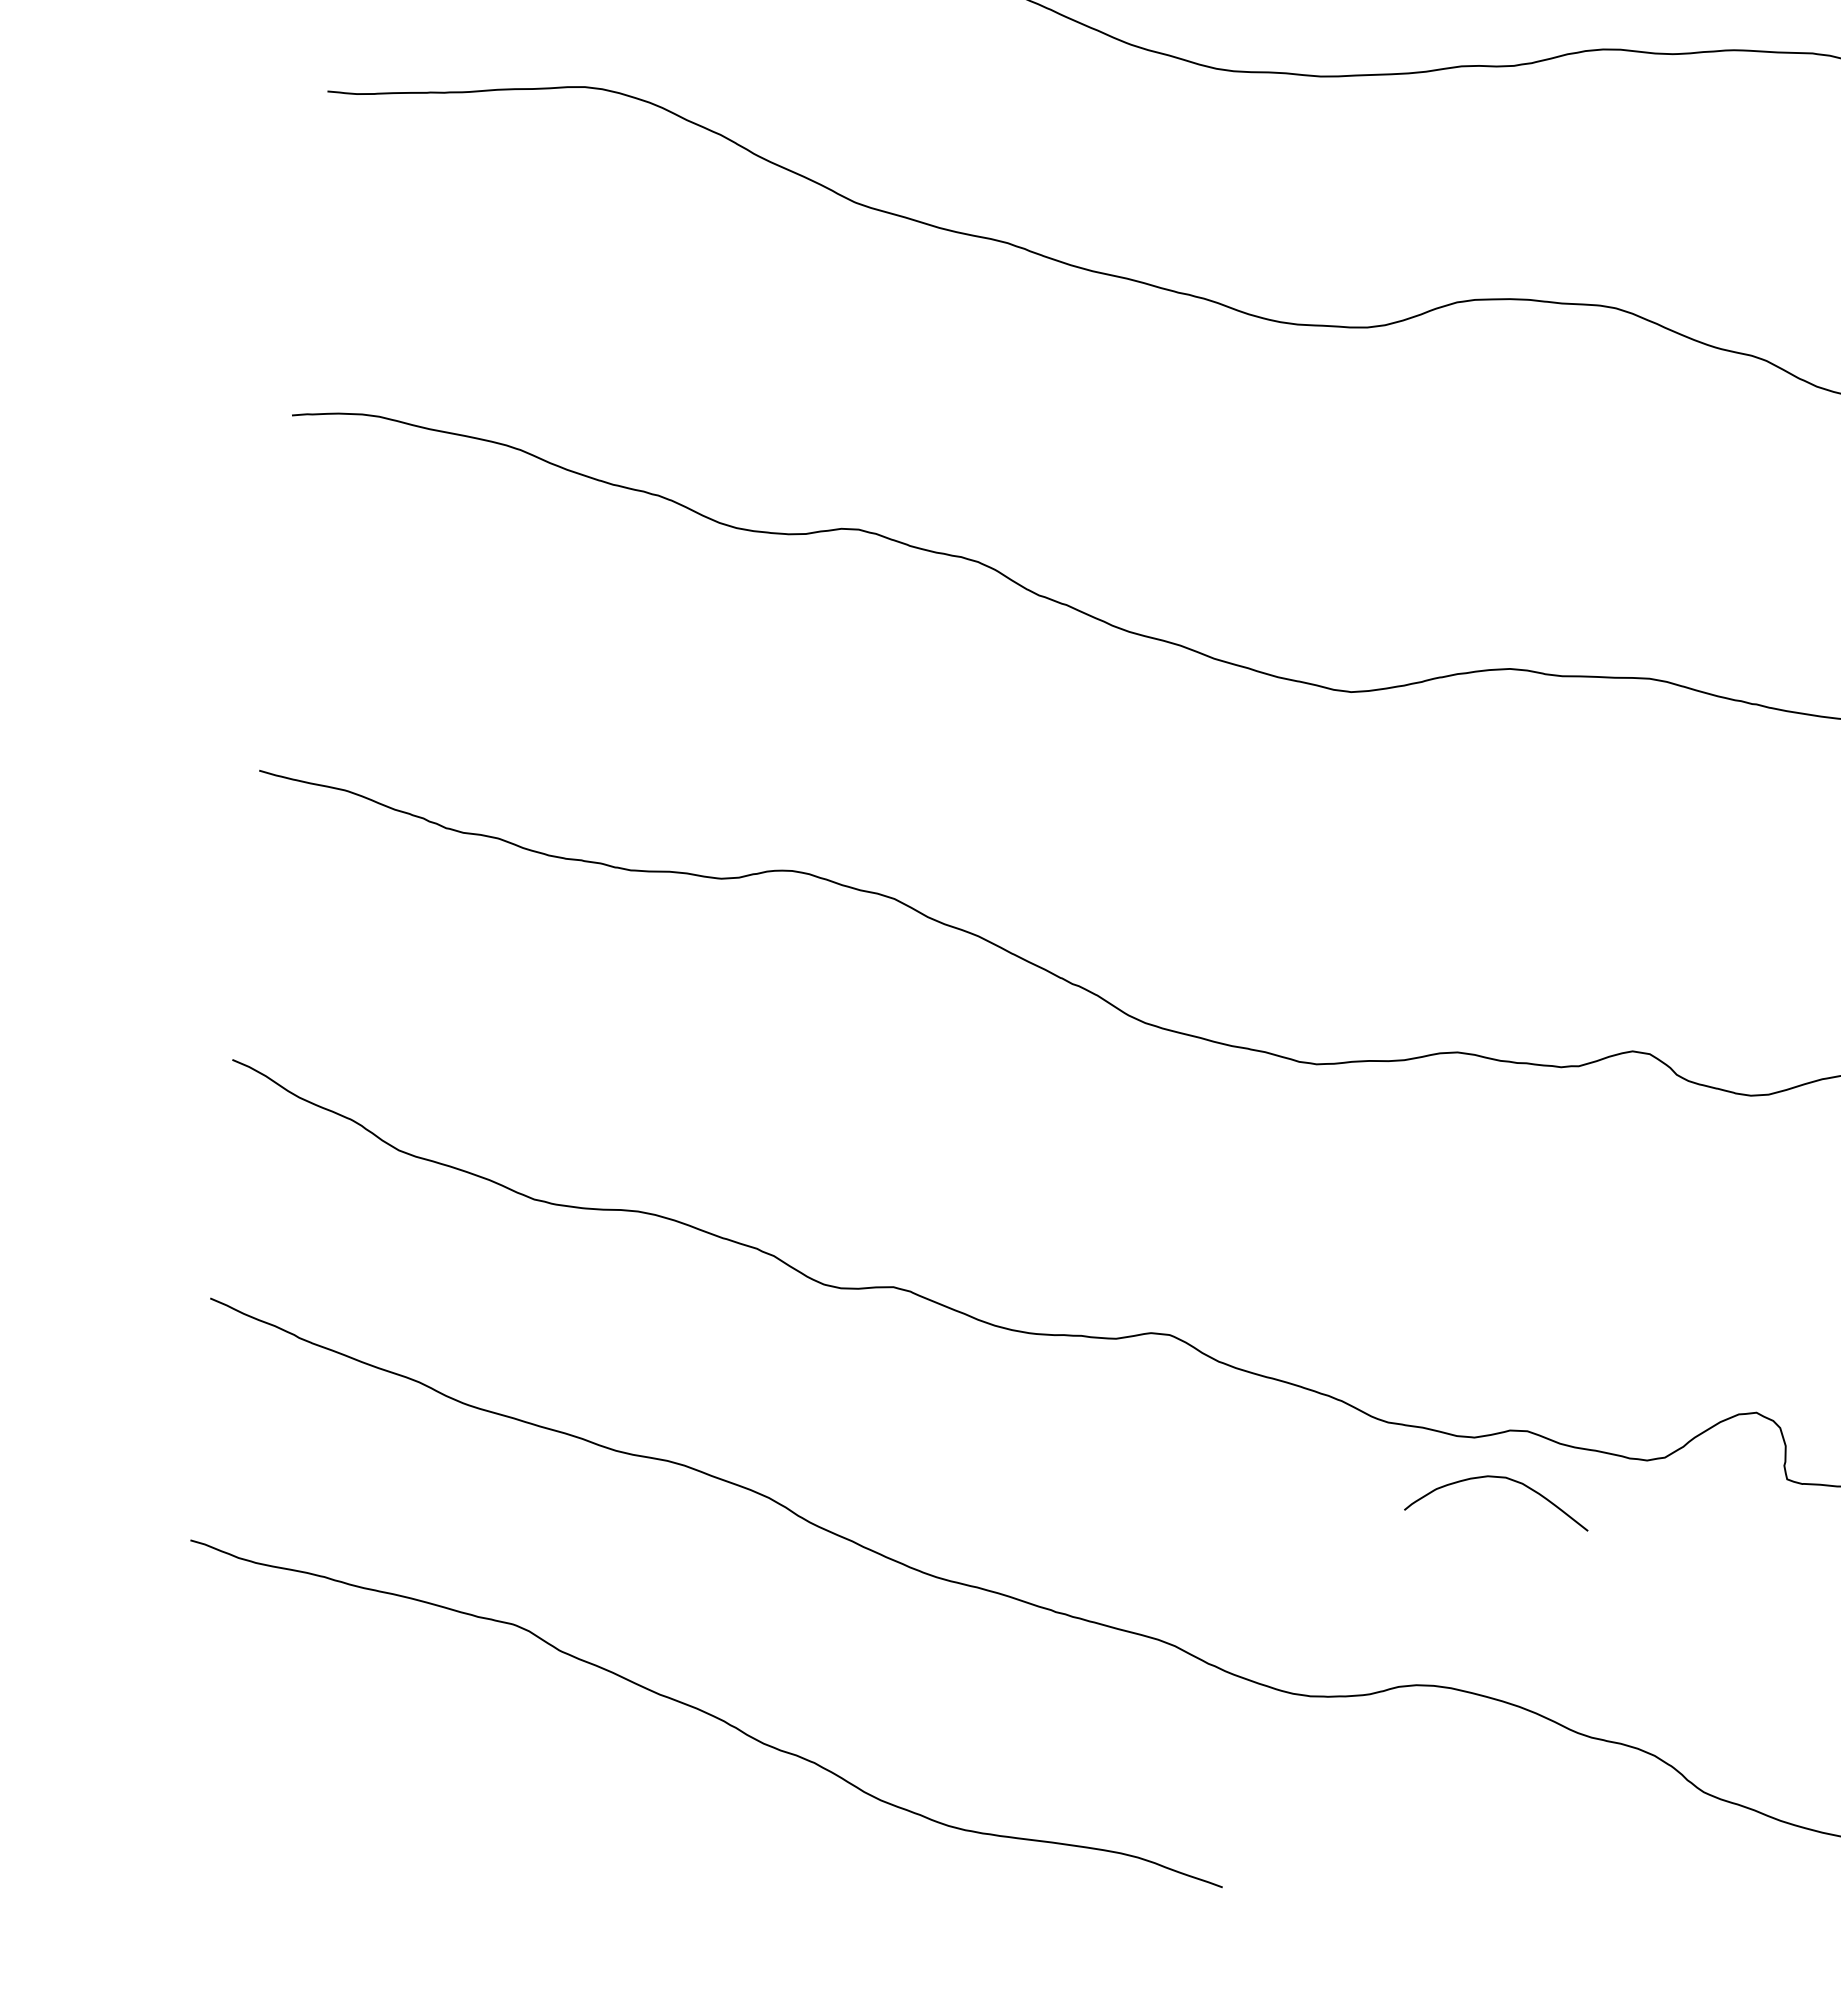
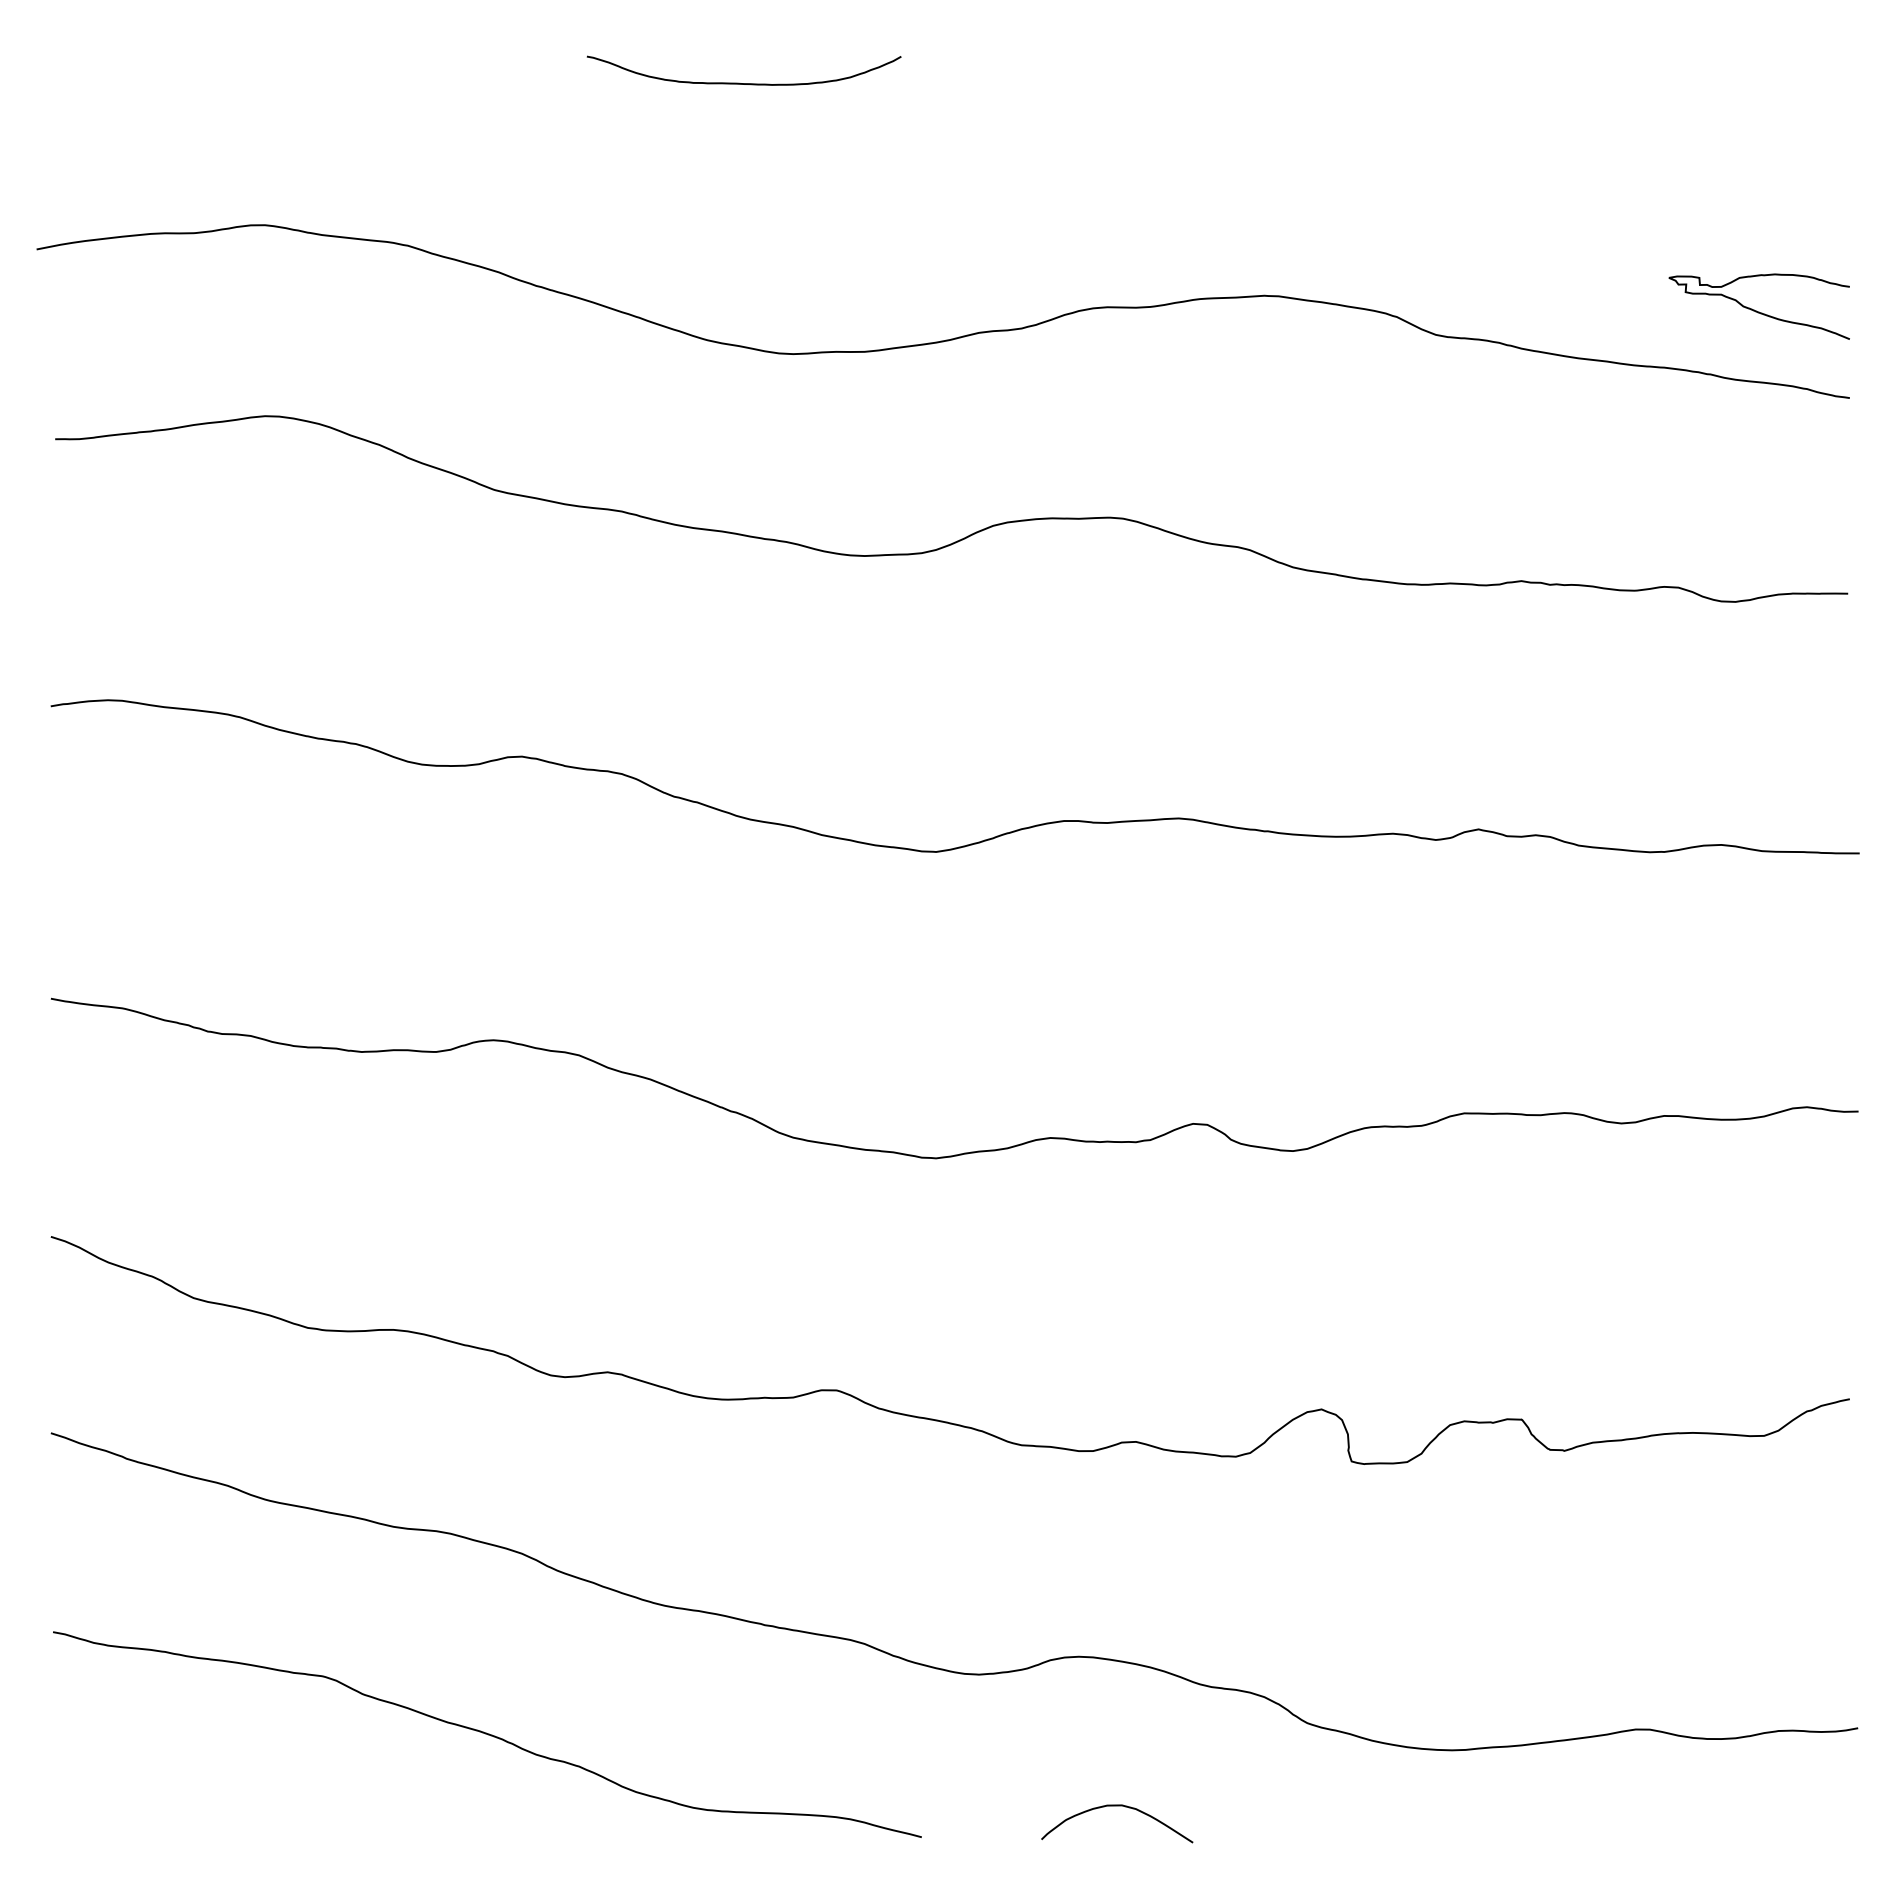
curve: (1500, 1478) -> (1117, 1806), moved

